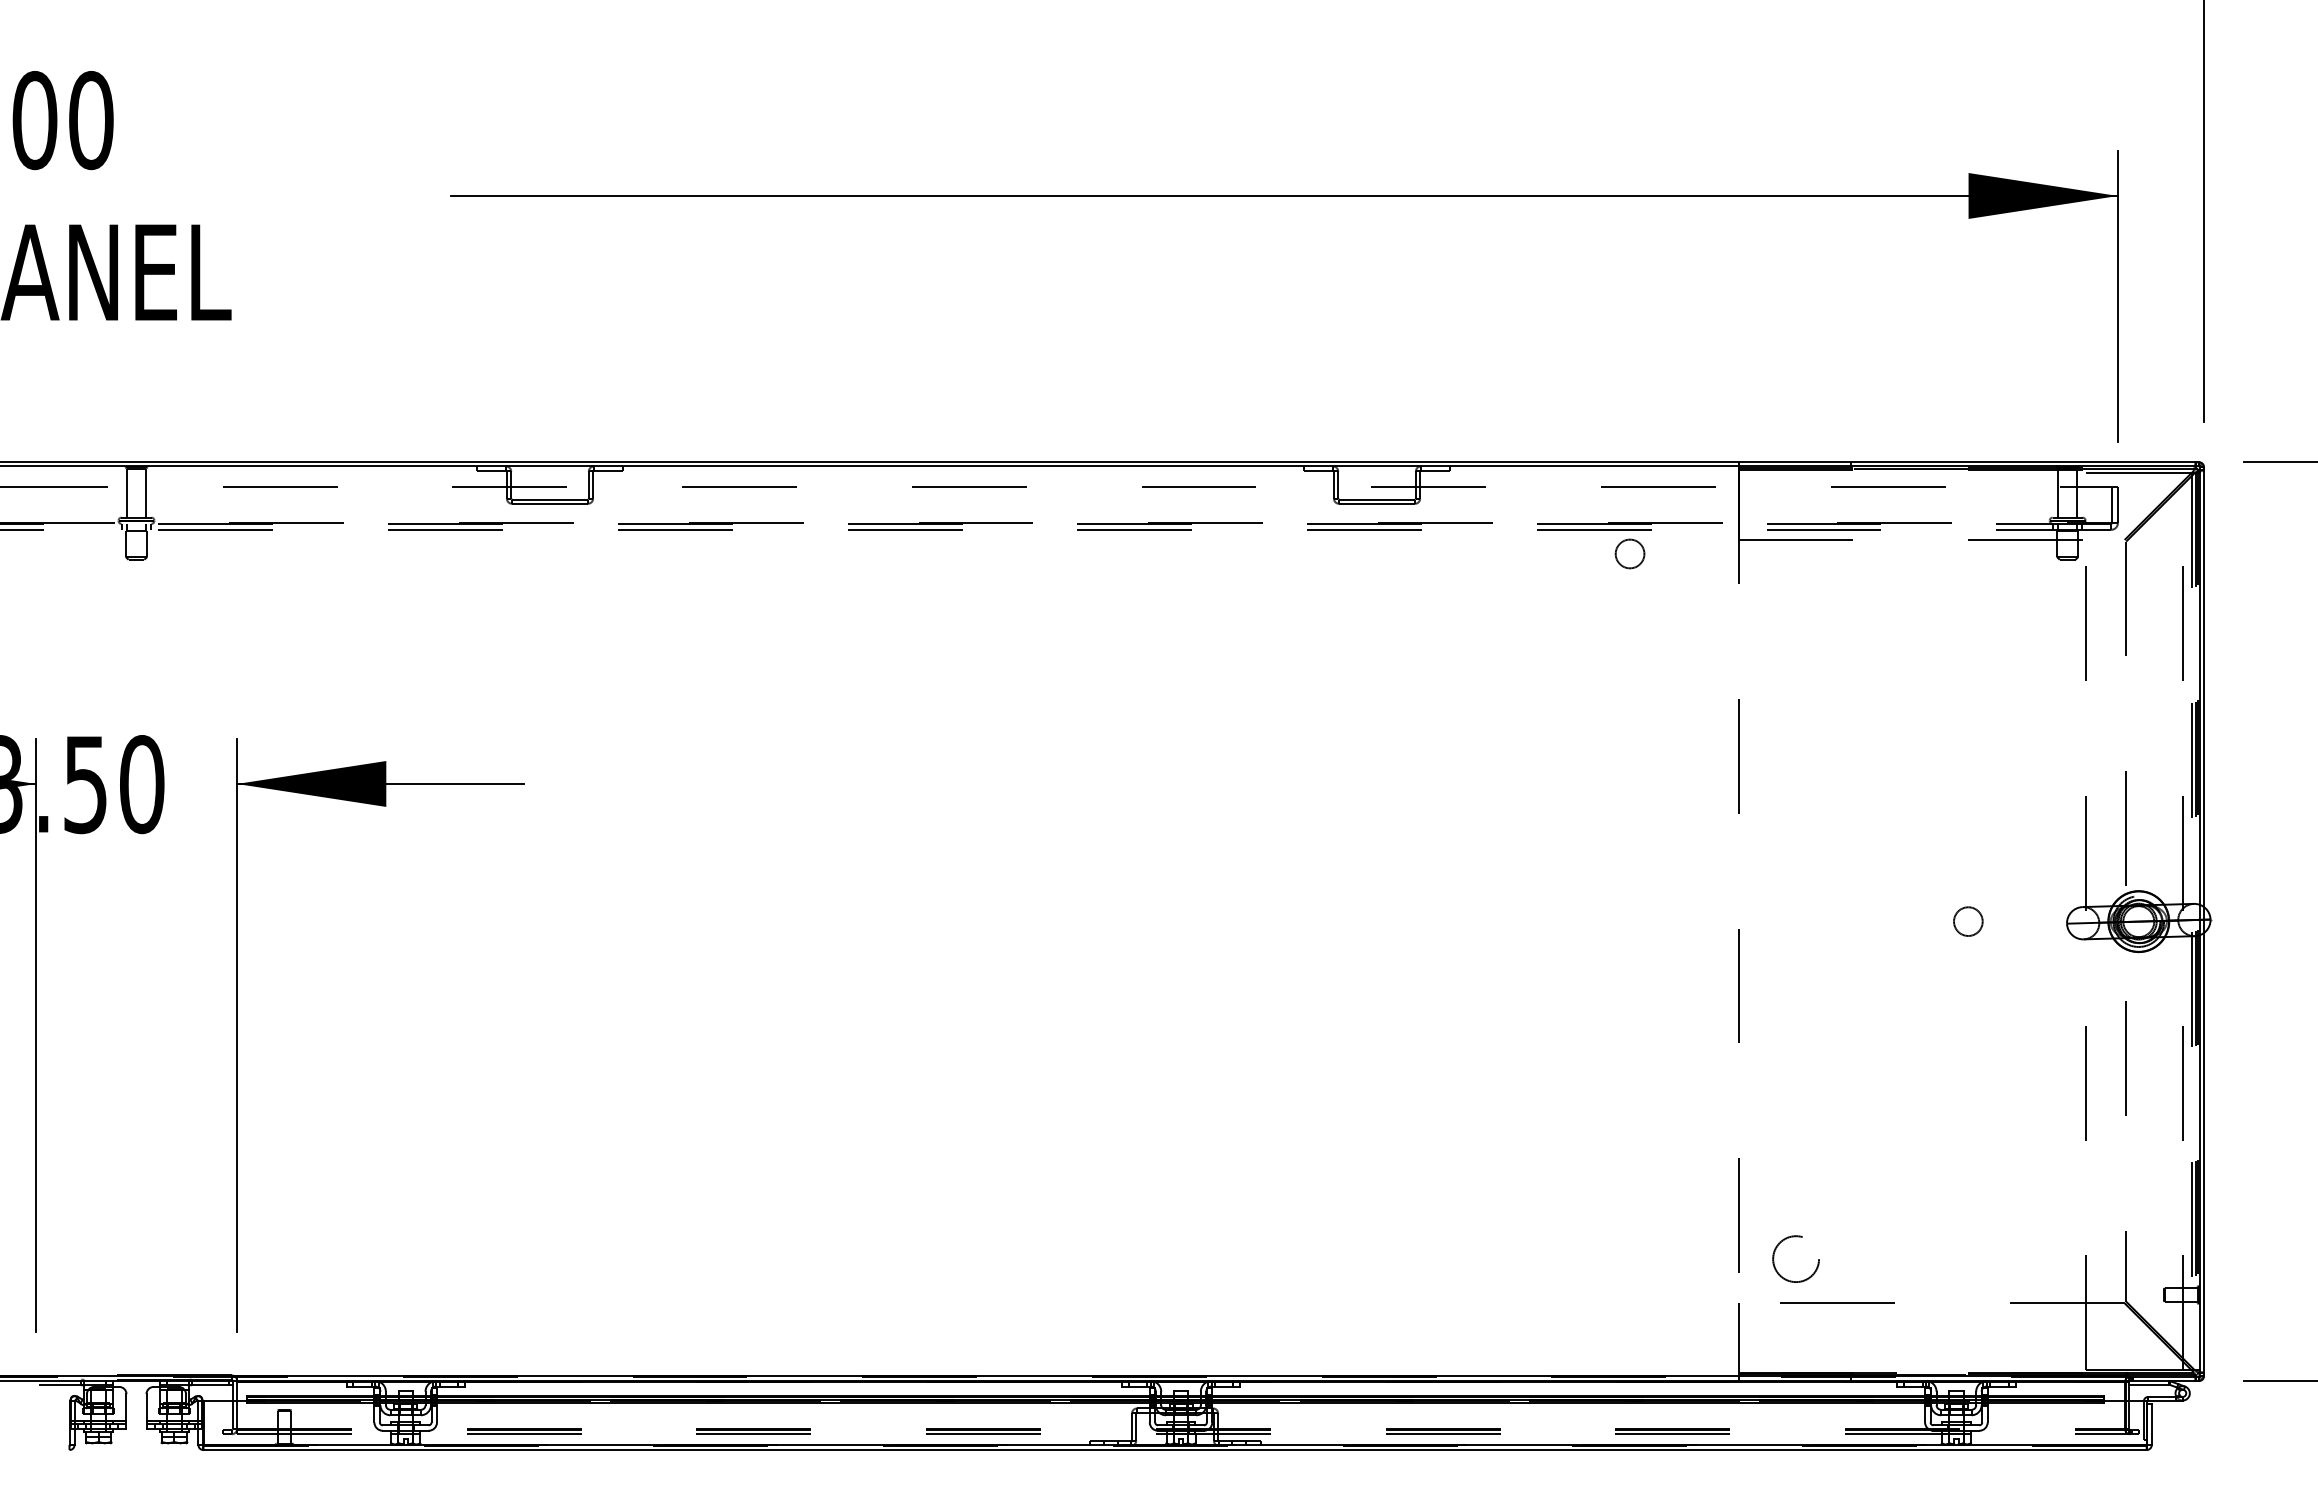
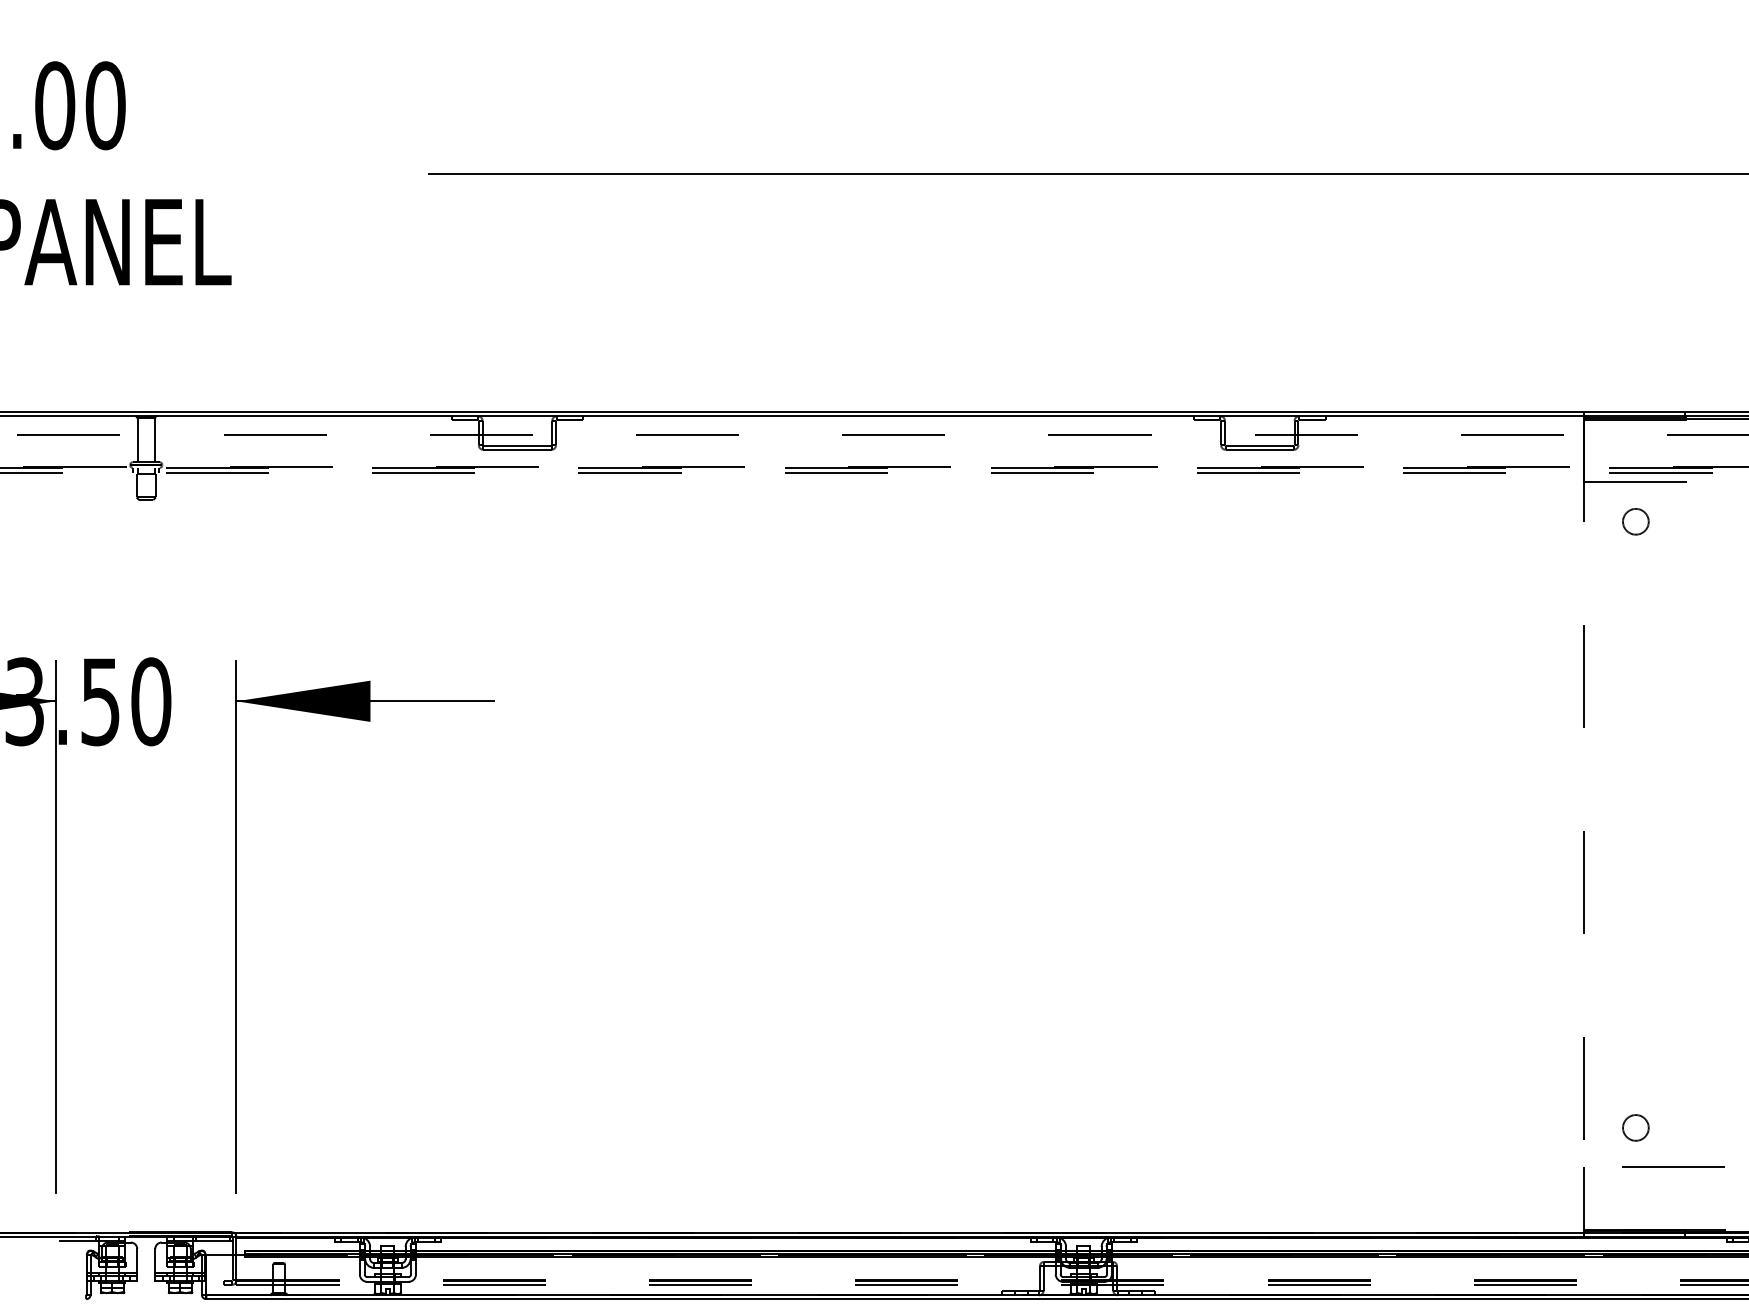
circle: (1629, 553) -> (1635, 521), moved
circle: (1795, 1259) -> (1635, 1128), size x0.62

